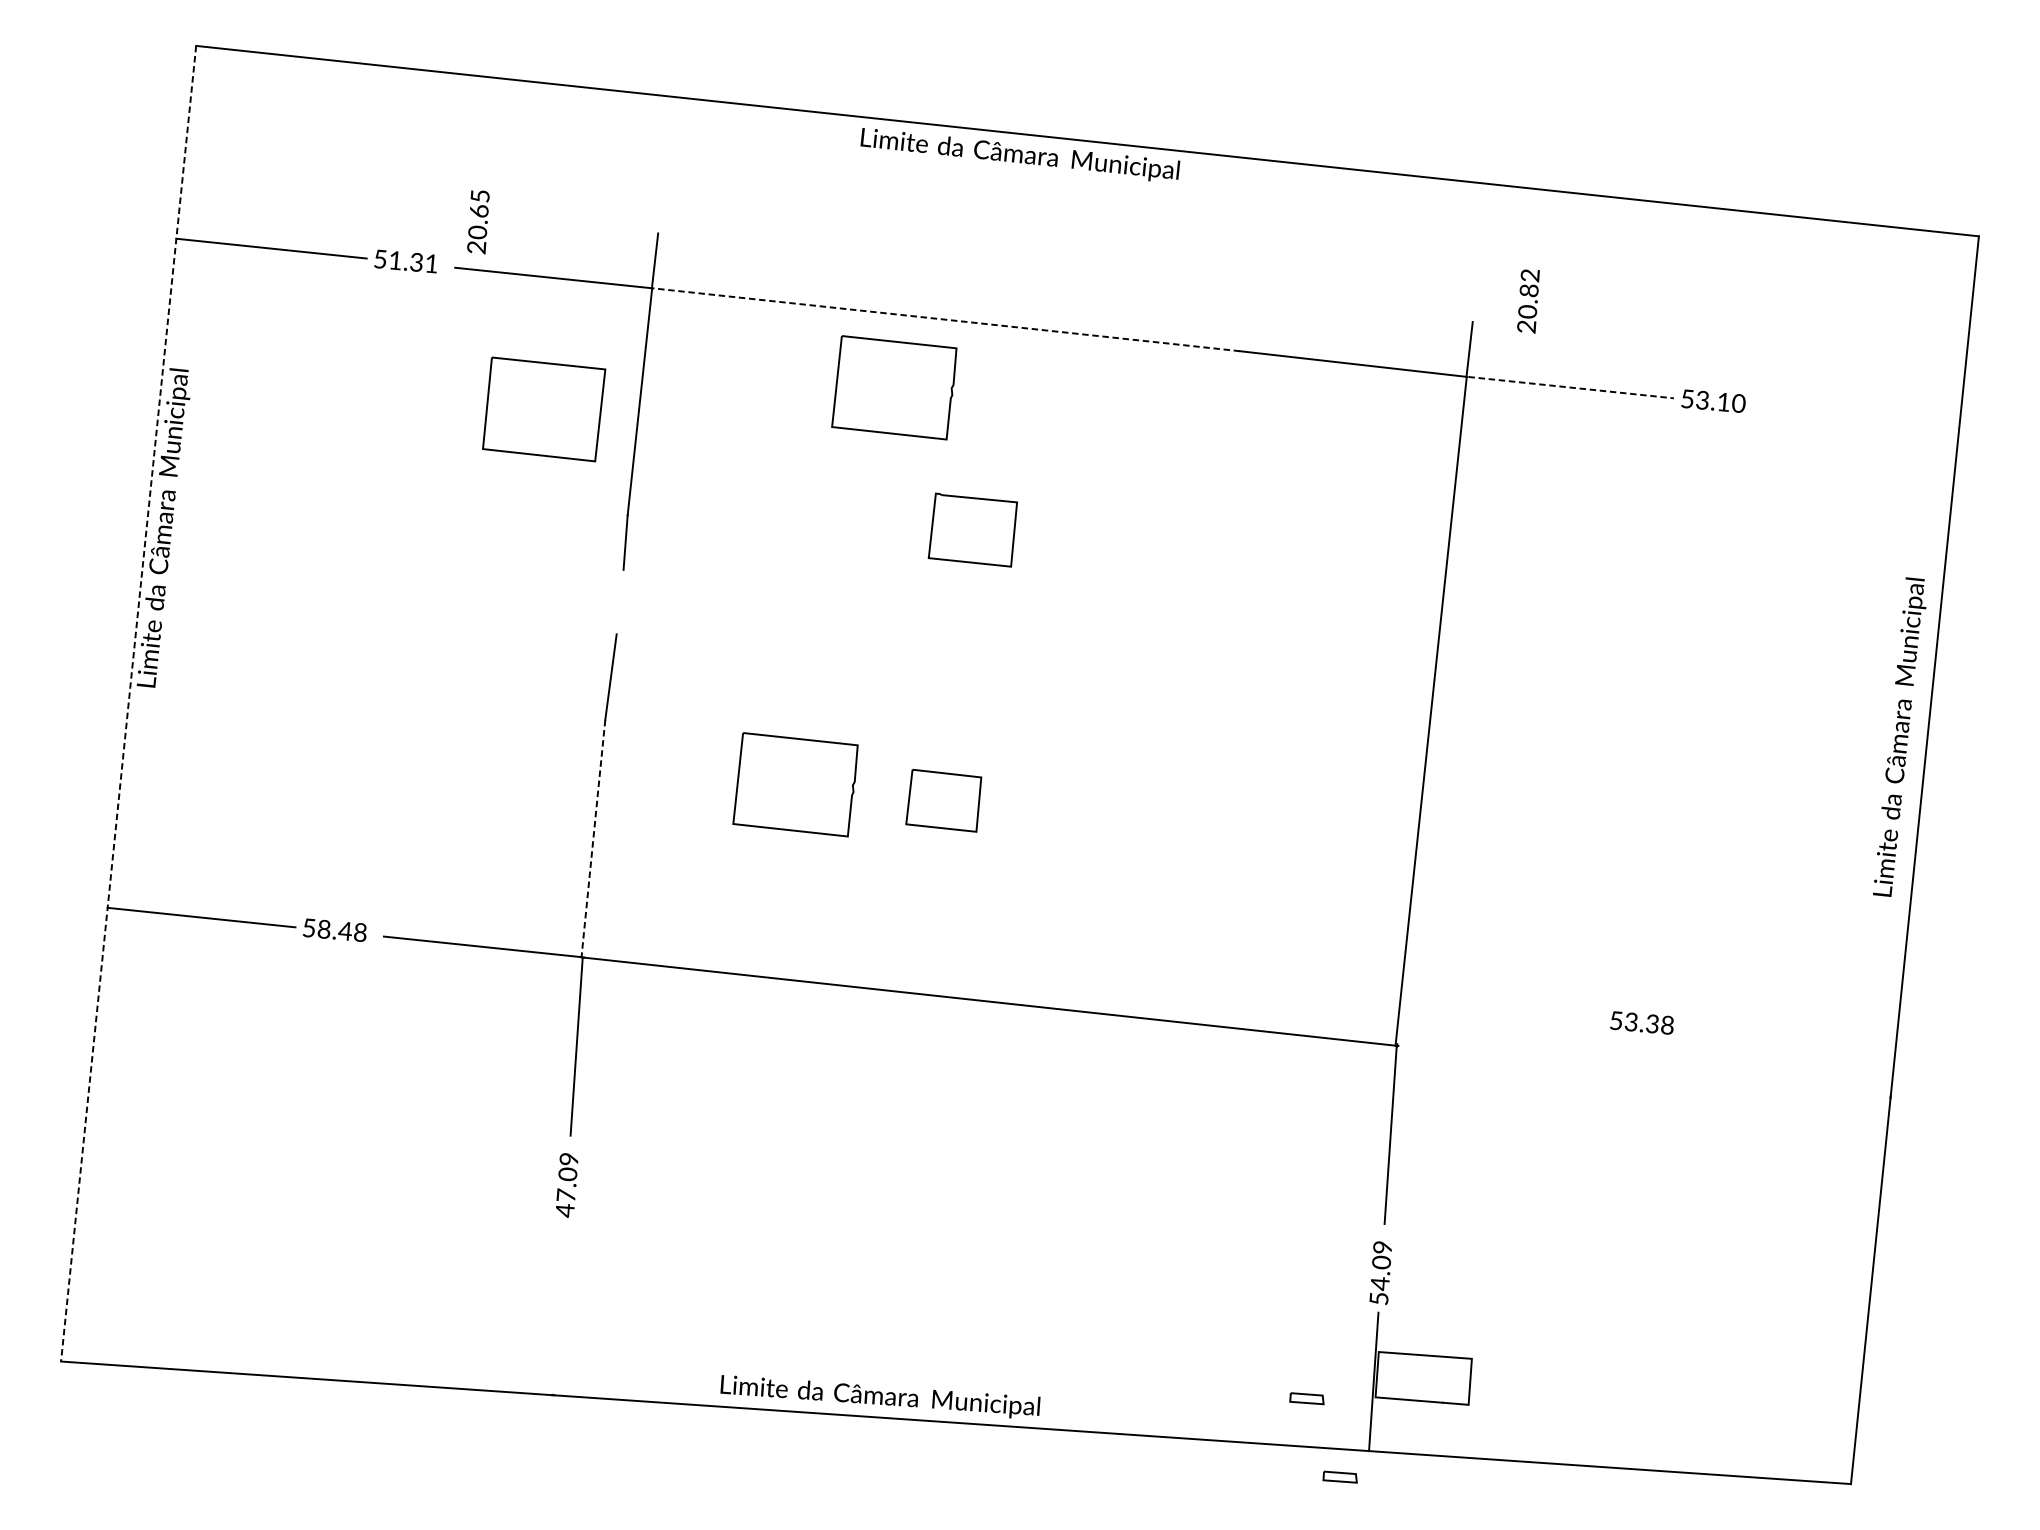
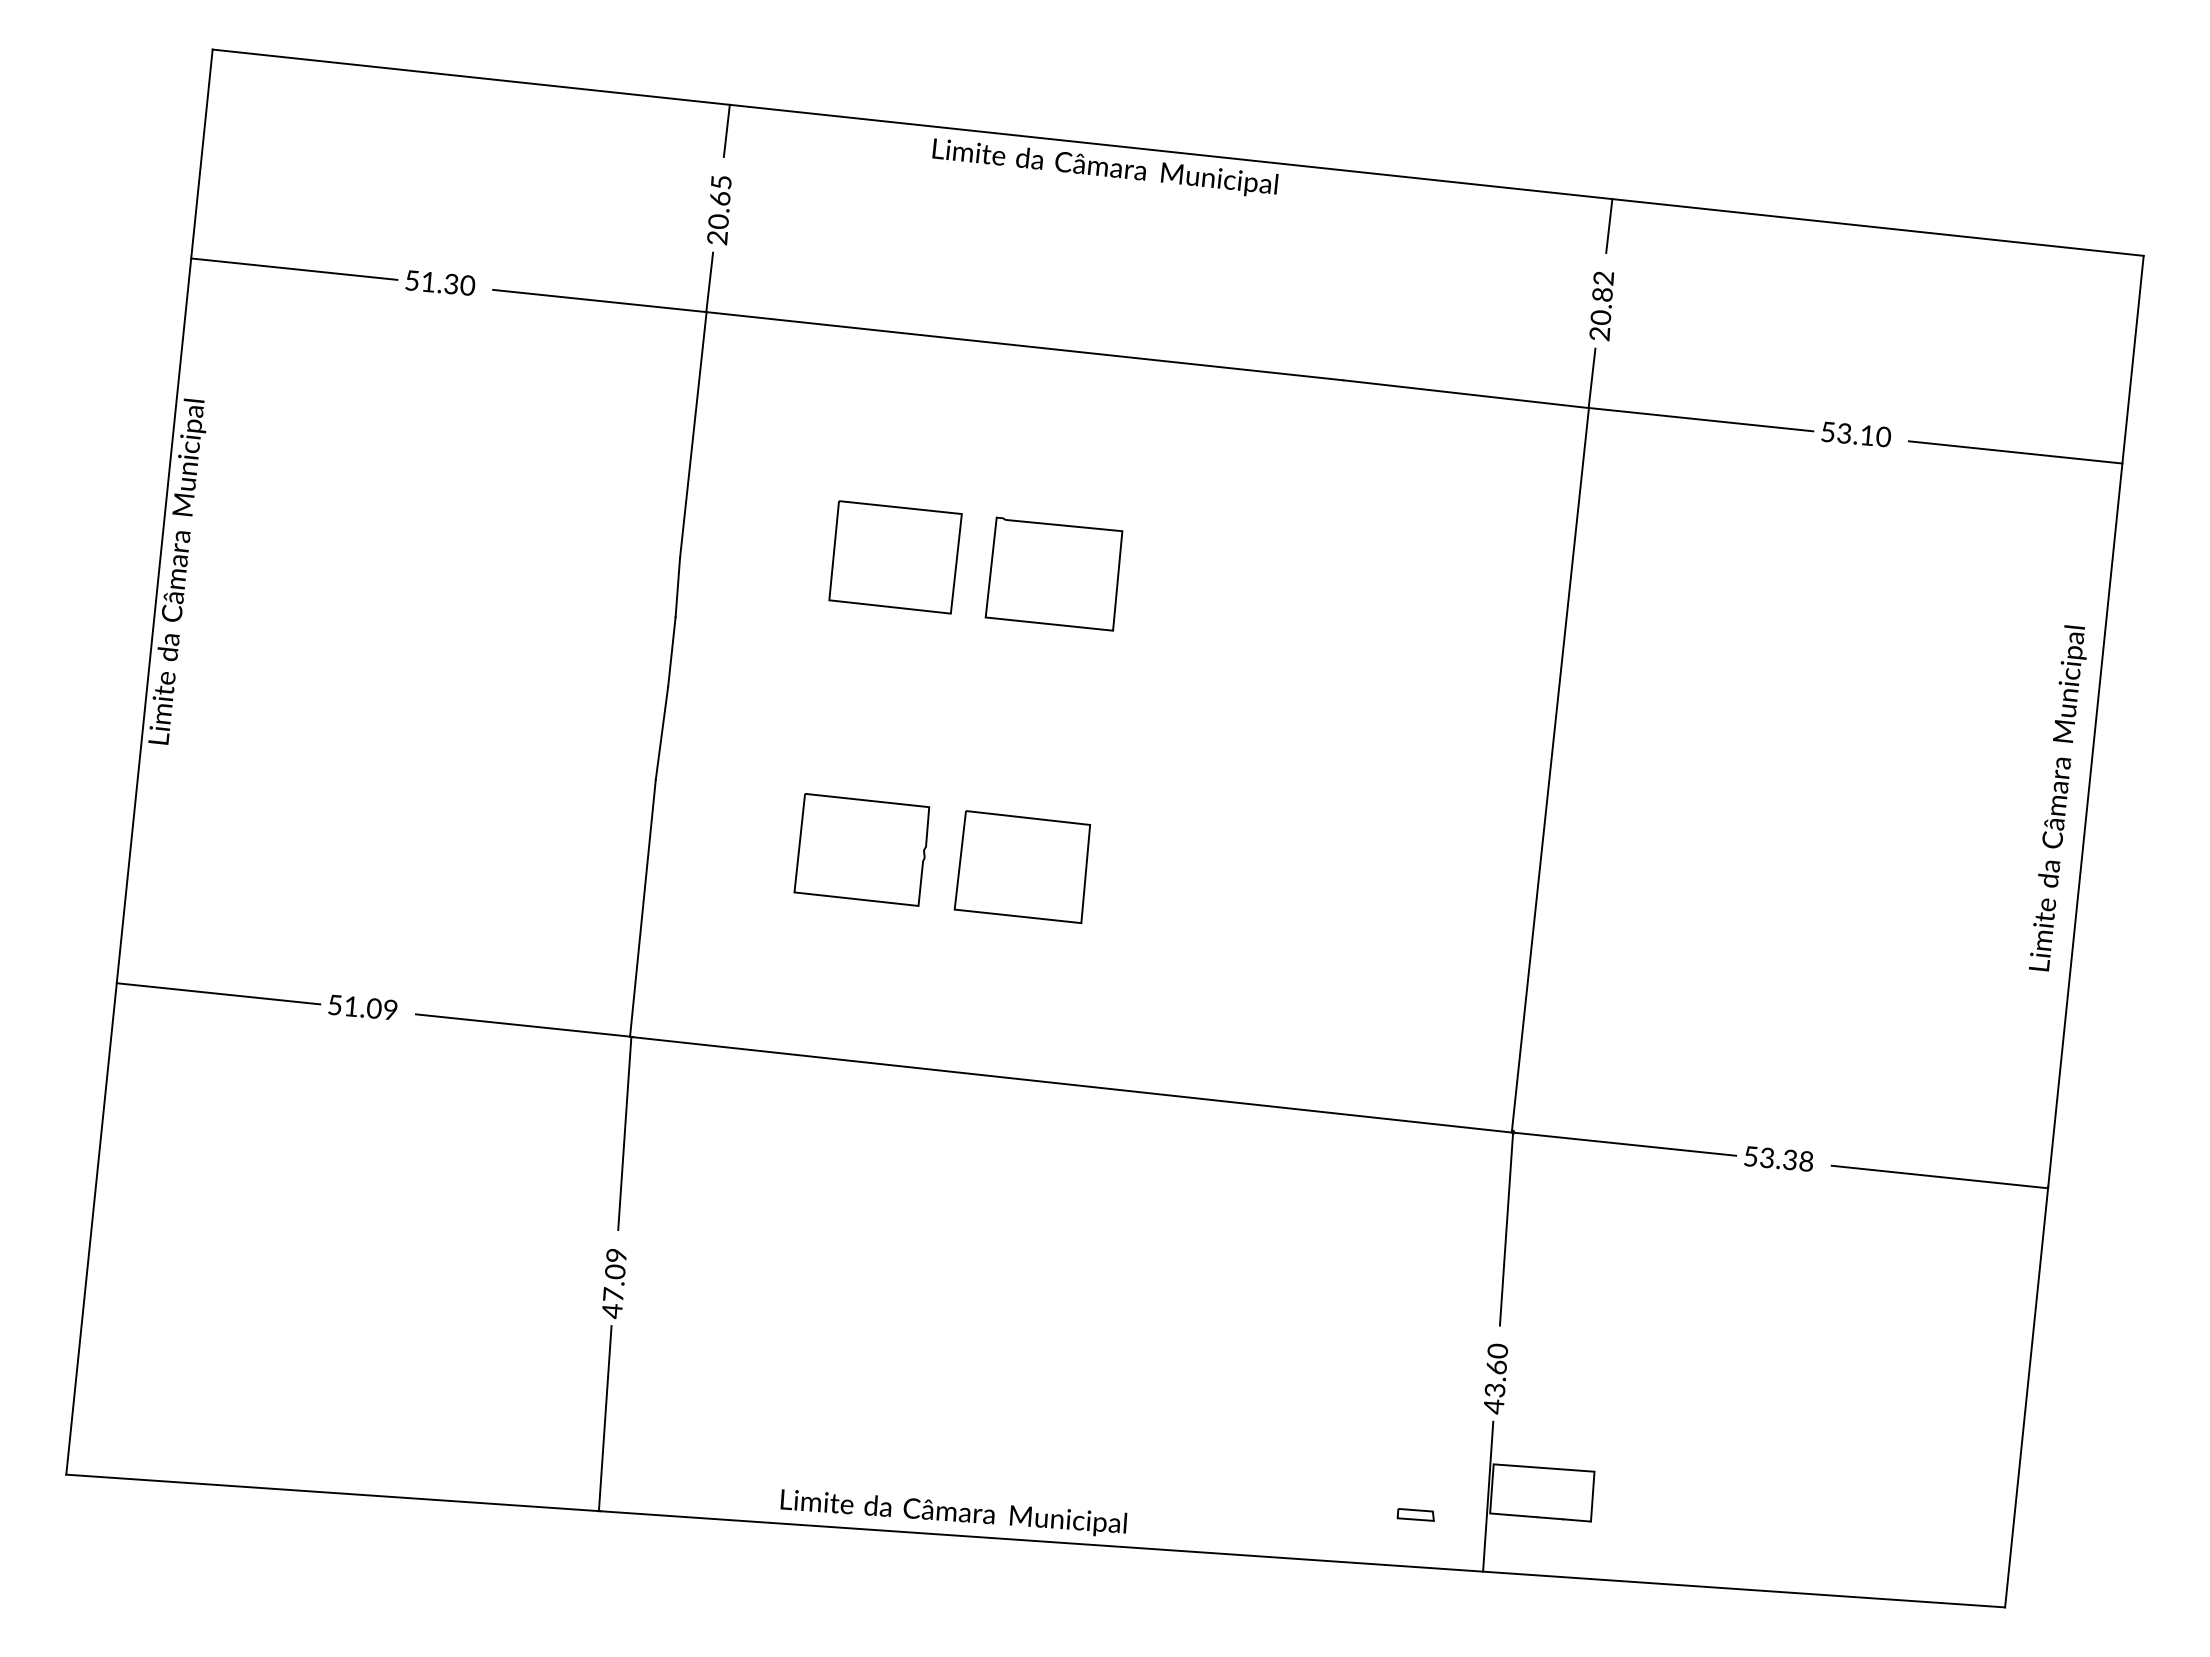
line: (670, 120) -> (726, 130), added
line: (1485, 208) -> (1609, 225), added
text: (478, 222) -> (719, 210), moved
text: (431, 263) -> (467, 285), 51.31 -> 51.30
text: (1528, 301) -> (1601, 306), moved
line: (945, 320) -> (1024, 346), dashed -> solid
part: (893, 387) -> (968, 419), removed
line: (1571, 387) -> (1702, 419), dashed -> solid
part: (544, 409) -> (895, 557), moved
line: (1860, 417) -> (2015, 452), added
part: (972, 529) -> (1053, 573), size x1.43
line: (619, 601) -> (671, 651), added
line: (128, 704) -> (139, 762), dashed -> solid
part: (943, 801) -> (1022, 867), size x1.67
line: (593, 838) -> (642, 908), dashed -> solid
text: (341, 931) -> (370, 1008), 58.48 -> 51.09
text: (1641, 1022) -> (1778, 1158), moved
line: (1500, 1055) -> (1625, 1143), added
line: (1789, 1086) -> (1938, 1176), added
text: (1380, 1272) -> (1495, 1378), 54.09 -> 43.60
line: (558, 1308) -> (605, 1417), added
part: (1339, 1476) -> (1451, 1599), removed

